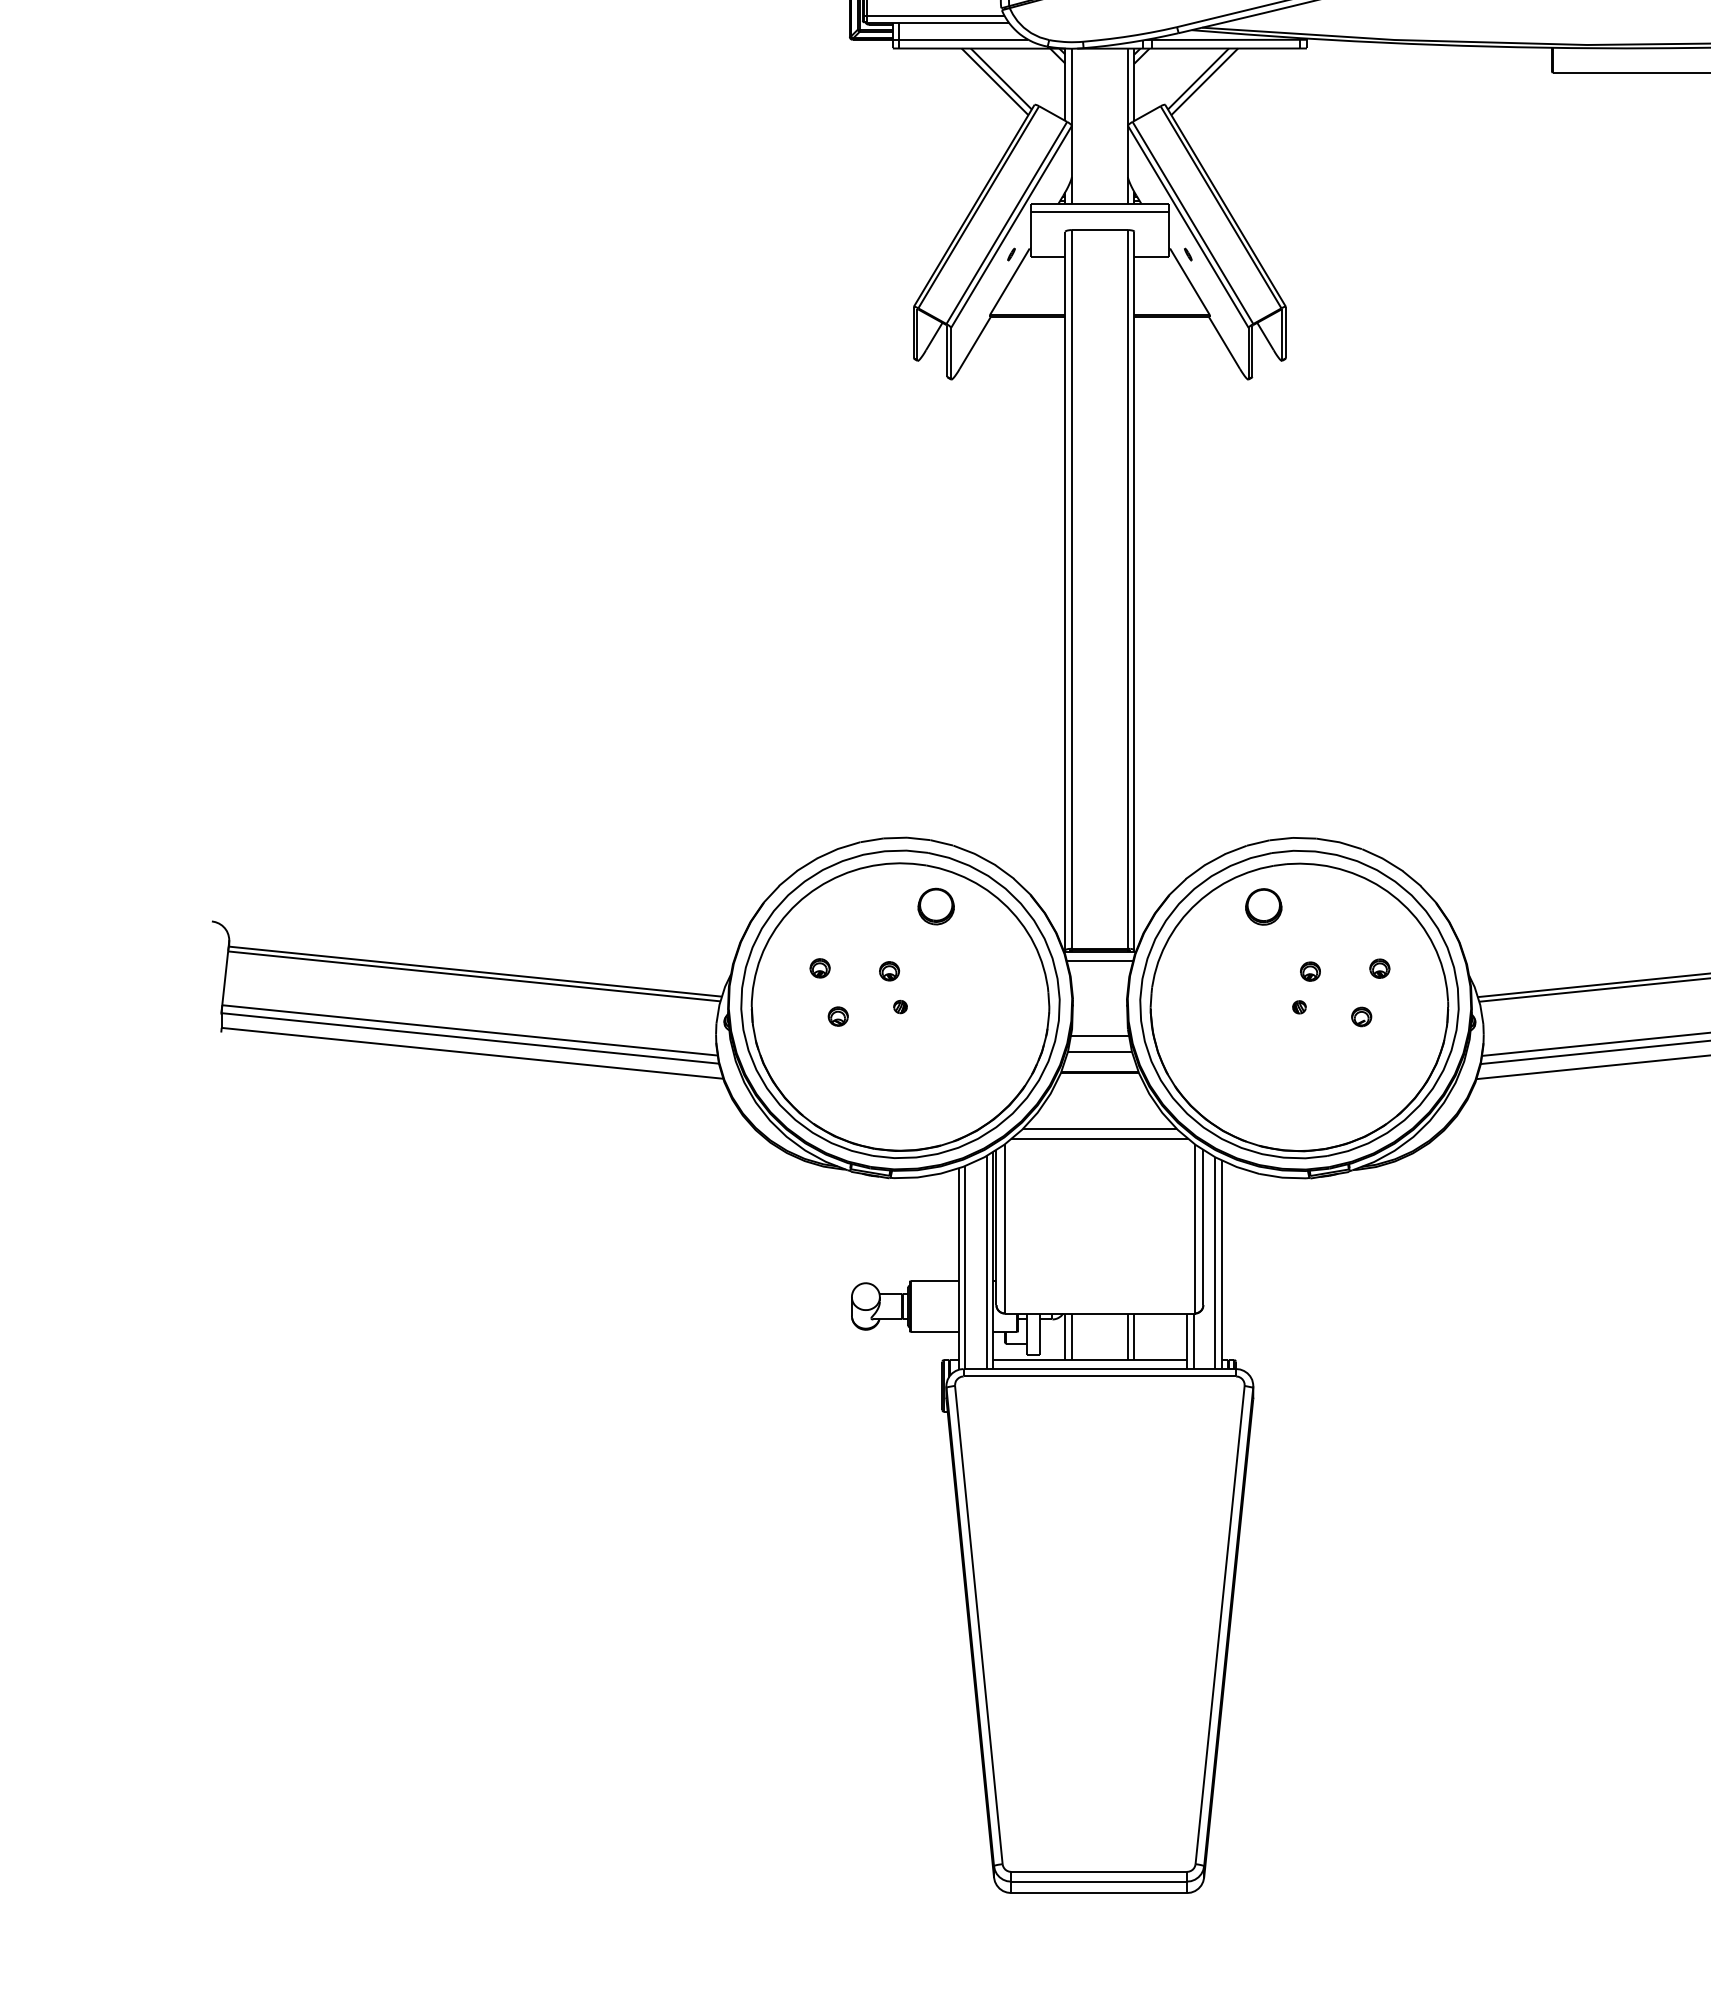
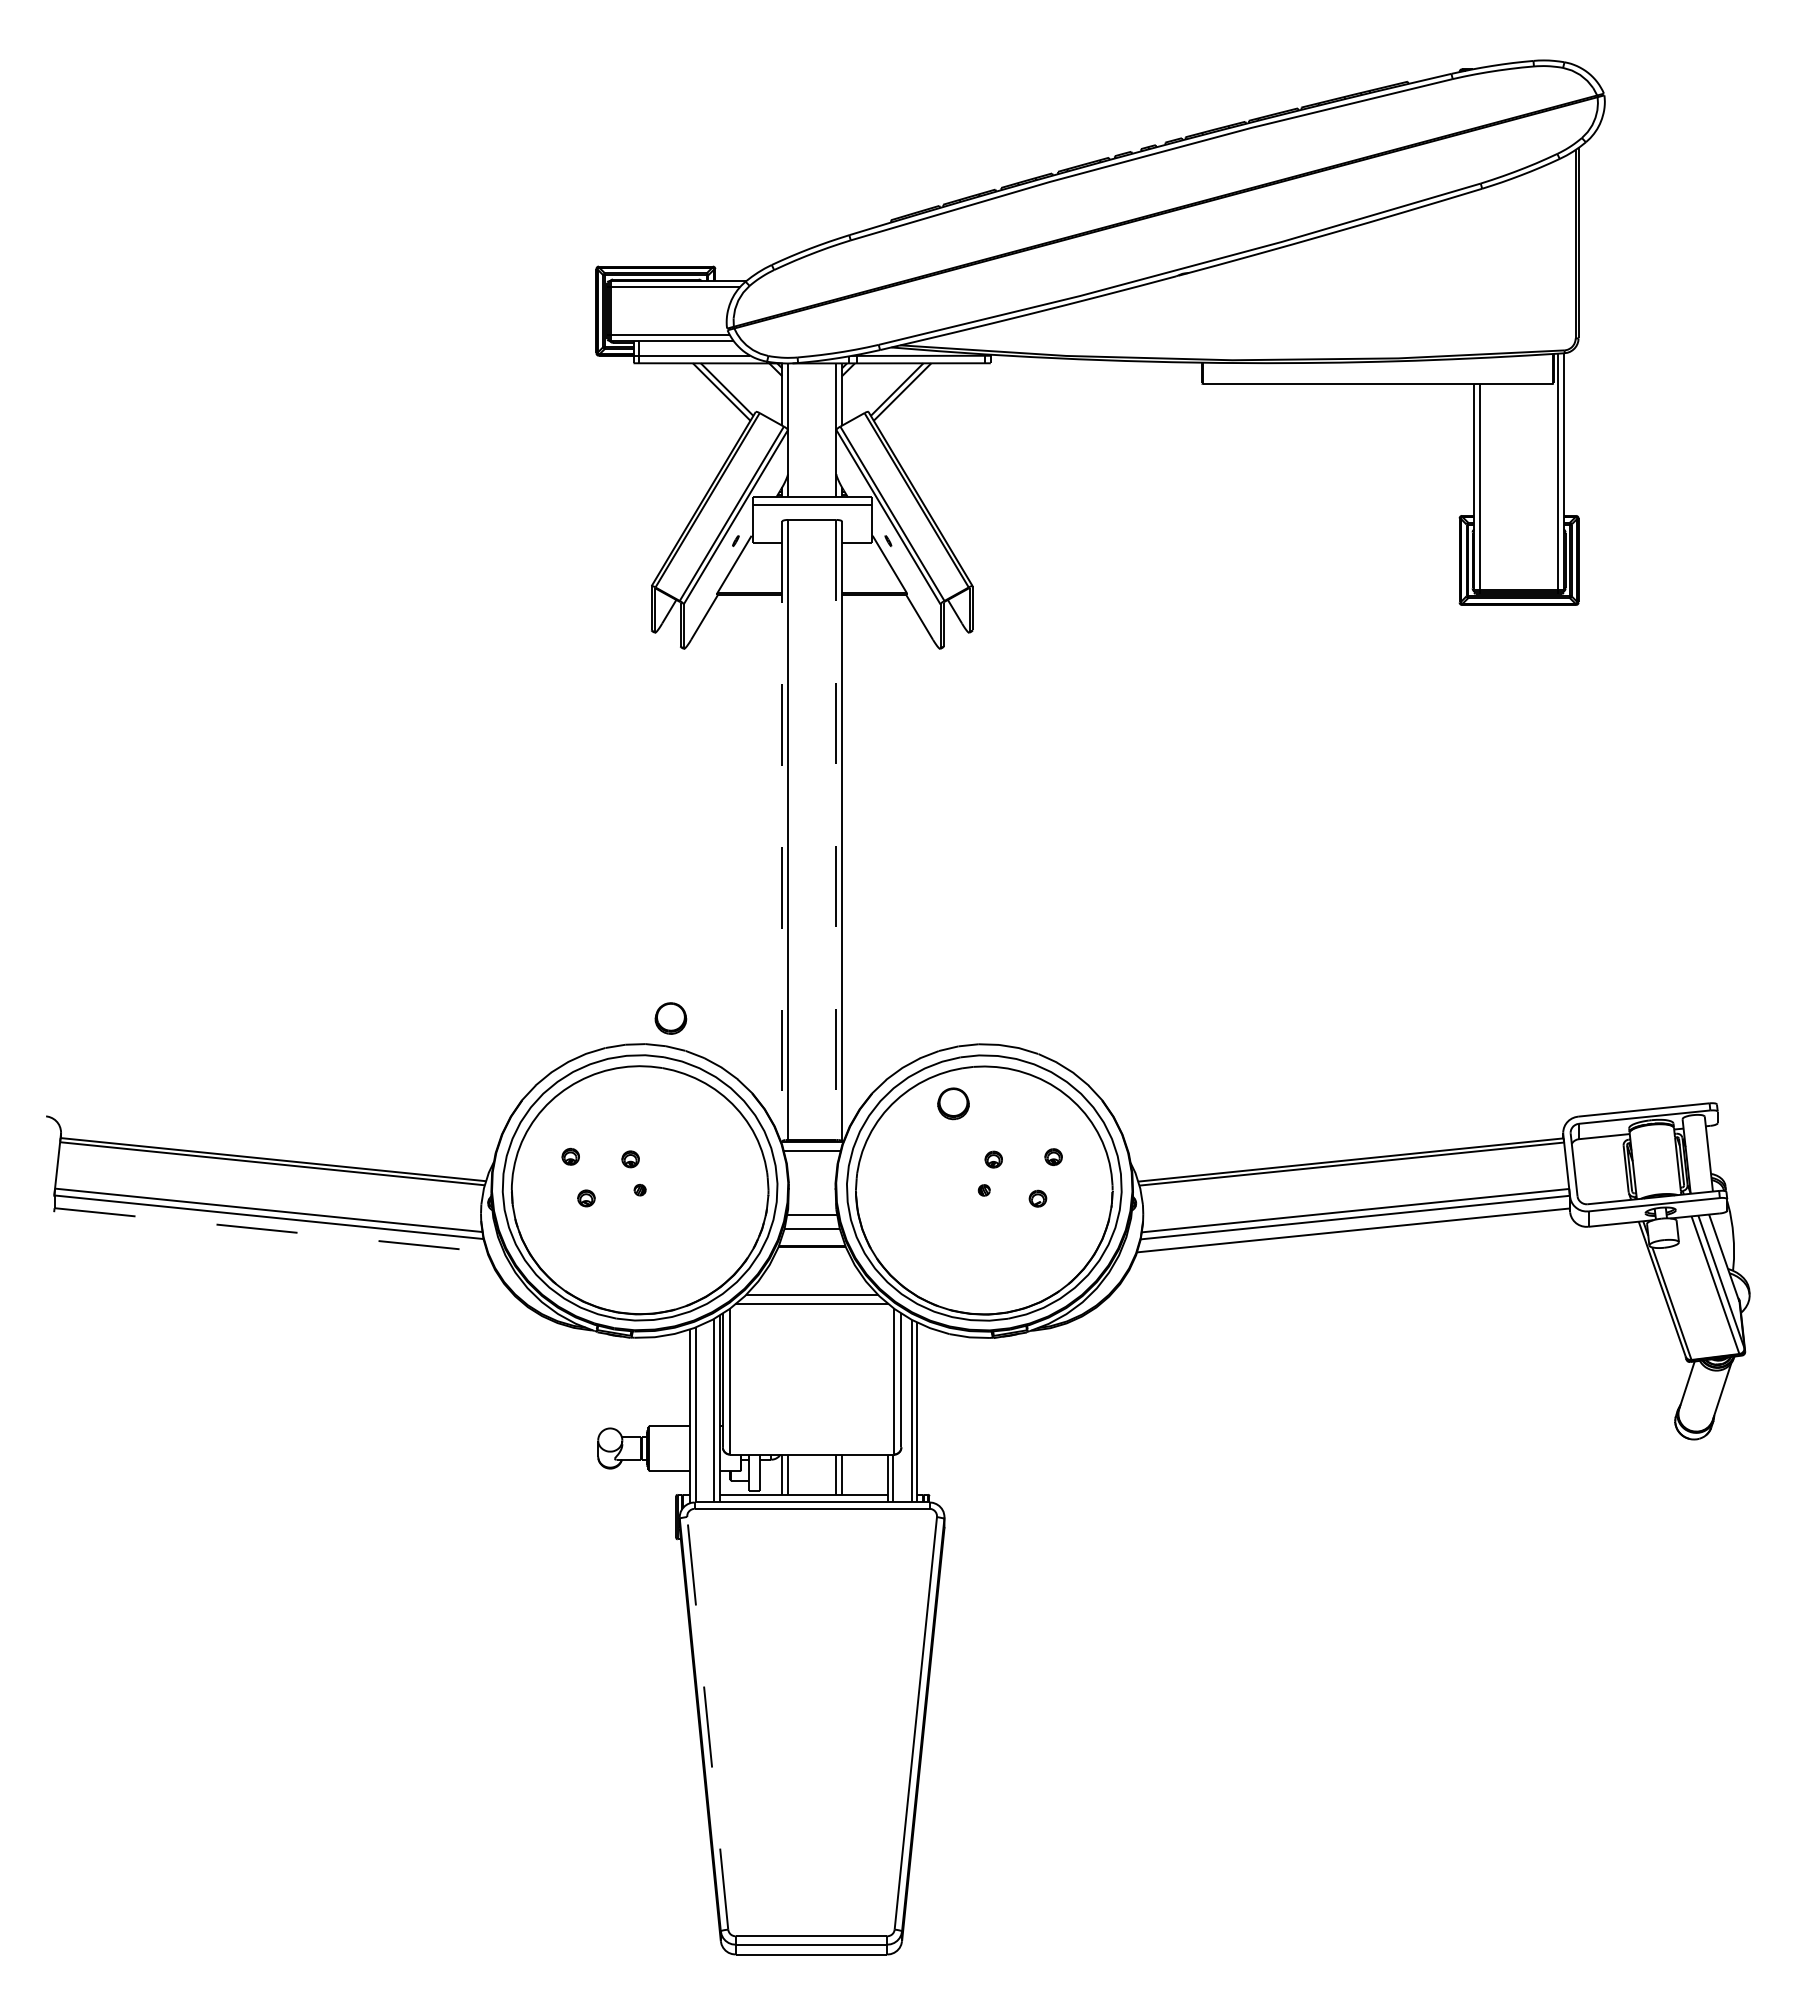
line: (1128, 588) -> (836, 829), solid -> dashed
line: (1065, 592) -> (782, 832), solid -> dashed
part: (935, 906) -> (670, 1018), moved
line: (472, 1053) -> (270, 1230), solid -> dashed
line: (978, 1624) -> (707, 1722), solid -> dashed

